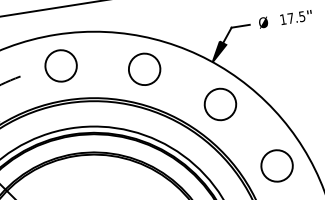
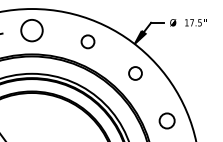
circle: (143, 69) -> (87, 41), size x0.6
circle: (220, 104) -> (135, 73), size x0.6
circle: (275, 165) -> (166, 120), size x0.7

